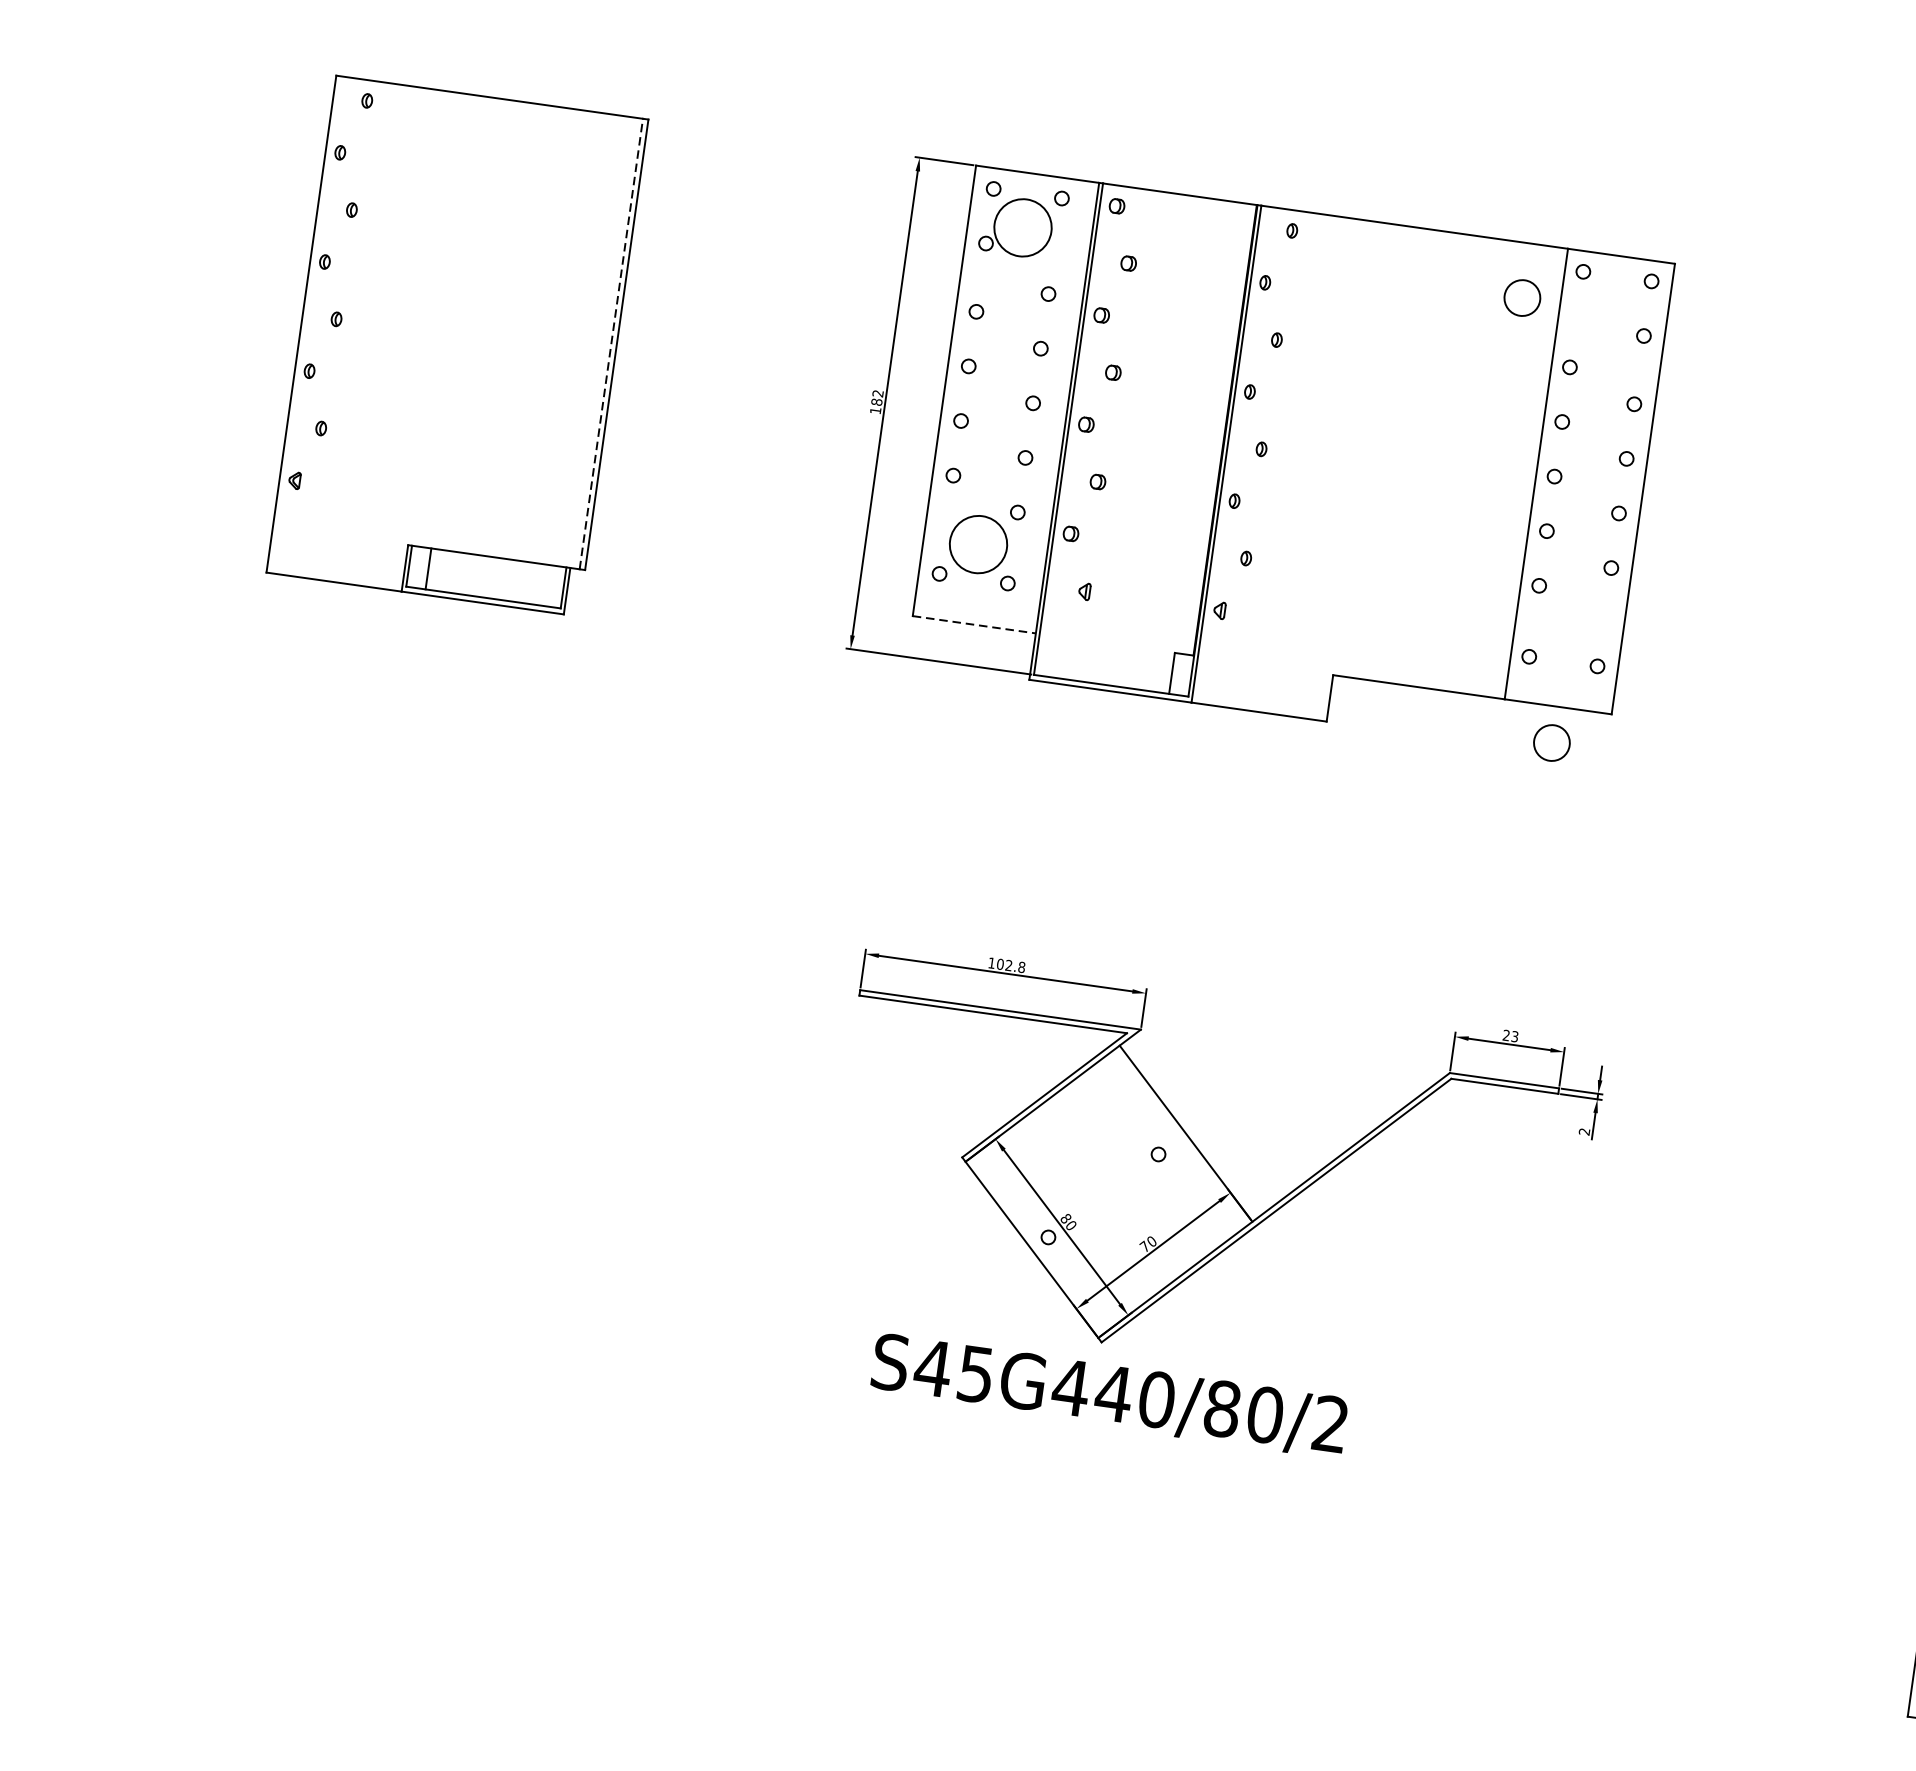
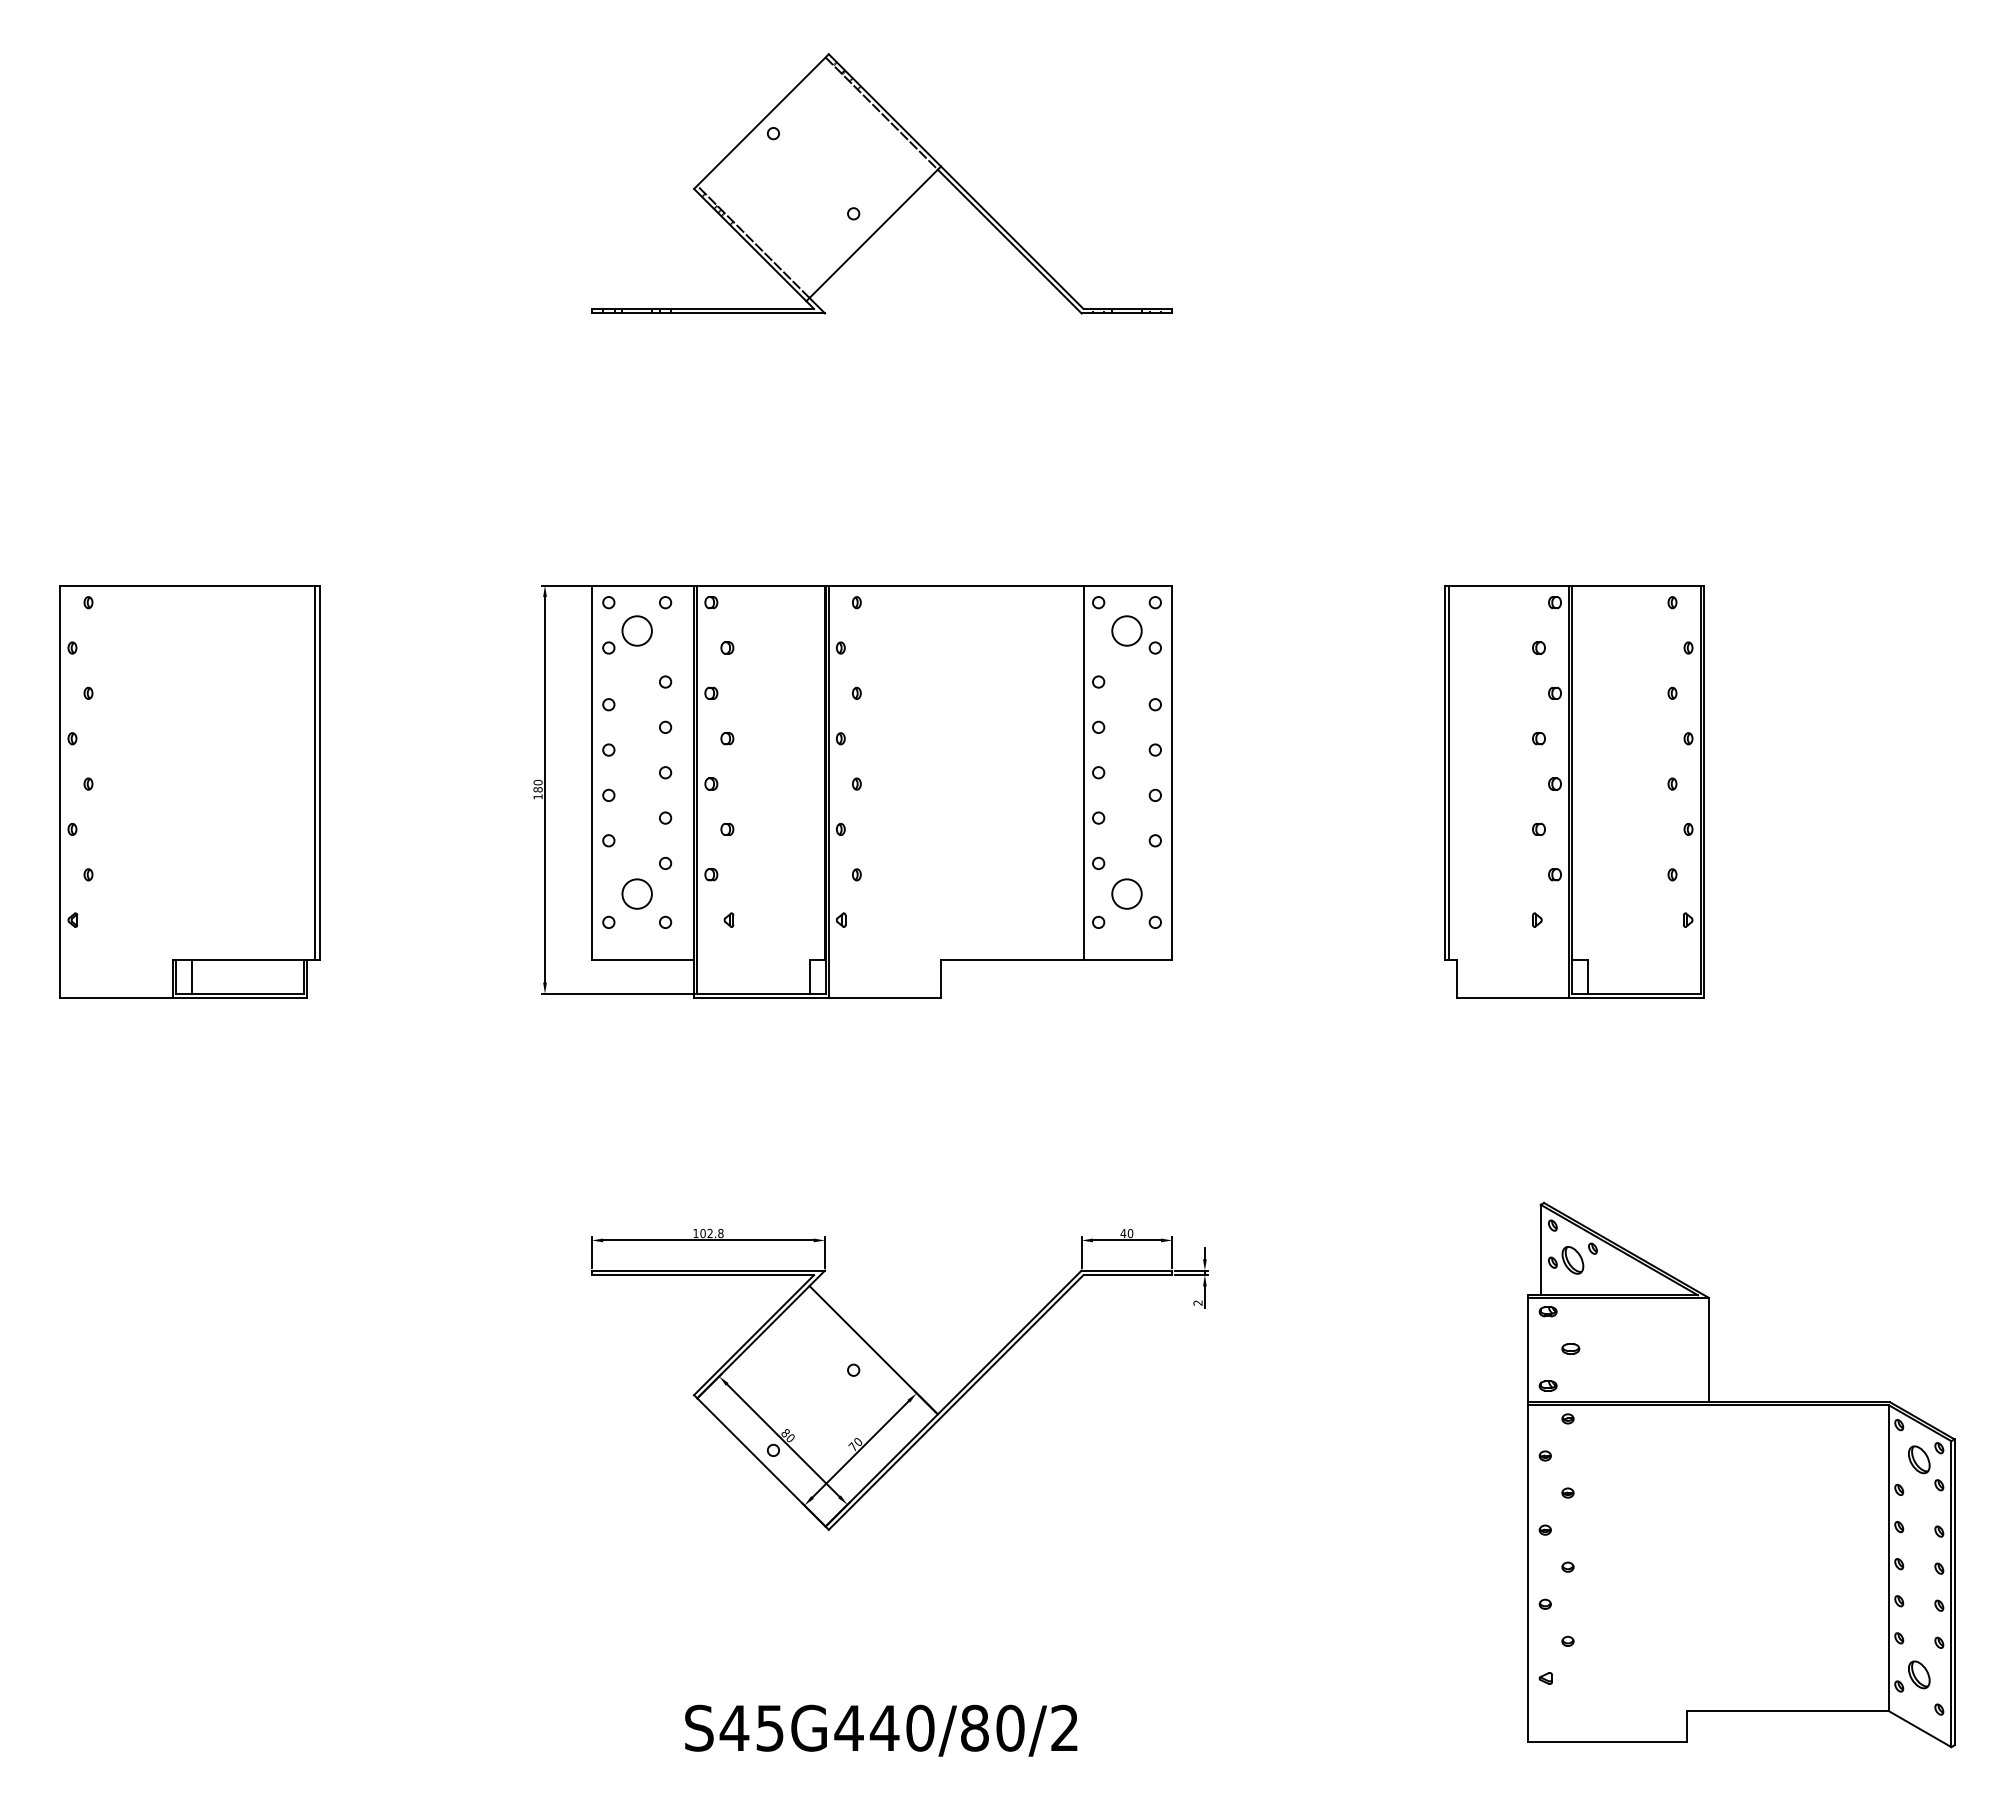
circle: (1022, 227) -> (636, 630), size x0.62
circle: (1521, 297) -> (1126, 630), moved
line: (611, 343) -> (315, 772), dashed -> solid
text: (877, 393) -> (537, 782), 182 -> 180
circle: (977, 543) -> (636, 893), size x0.62
line: (975, 624) -> (643, 959), dashed -> solid
circle: (1551, 742) -> (1126, 893), moved
text: (1510, 1035) -> (1126, 1233), 23 -> 40
text: (1109, 1395) -> (881, 1730), moved

